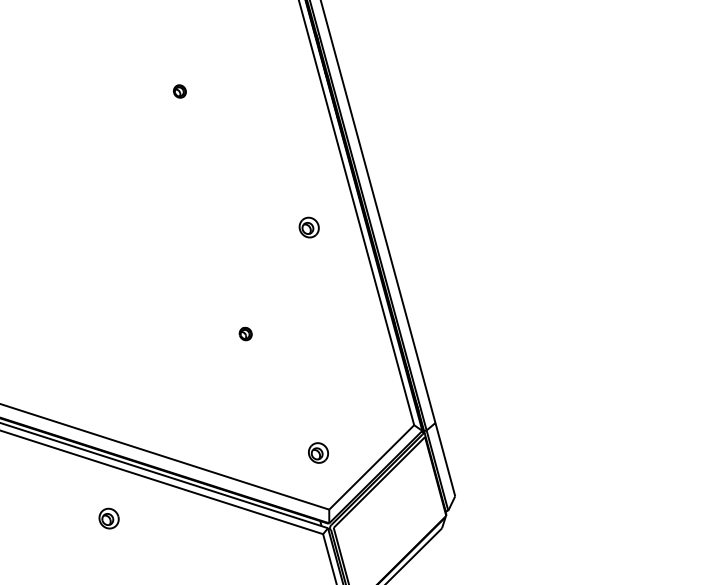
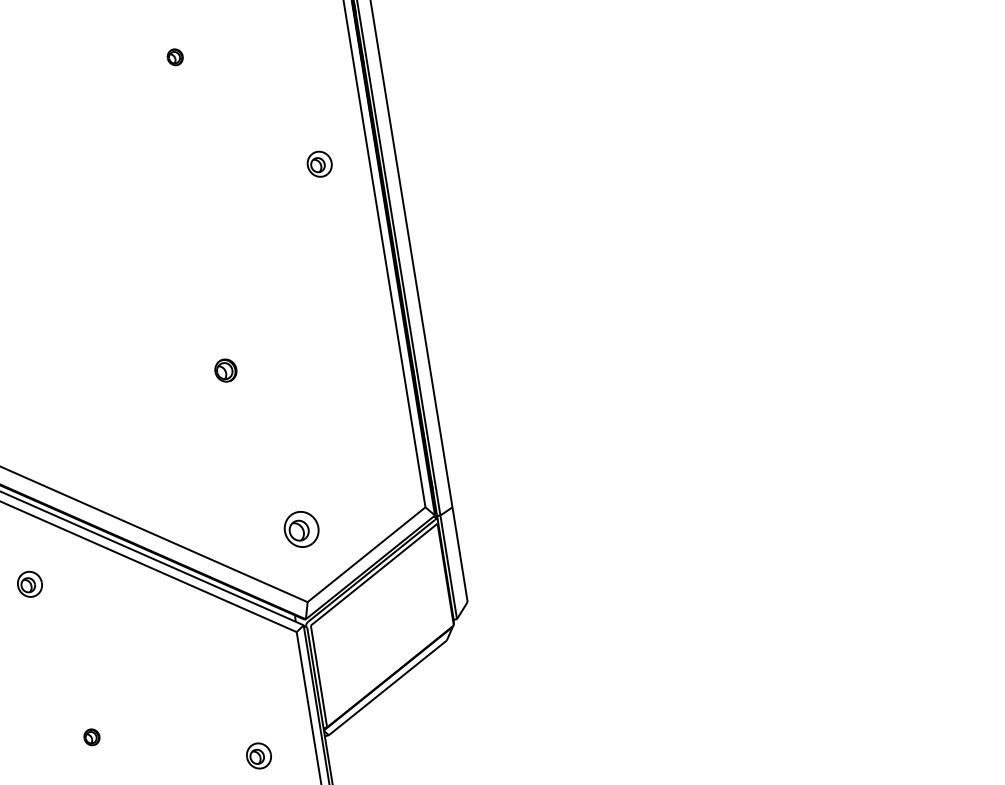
part: (308, 227) -> (319, 163), moved
part: (245, 334) -> (225, 370), size x1.4
part: (318, 452) -> (301, 529), size x1.4

